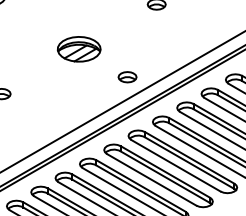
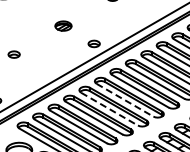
part: (79, 48) -> (63, 25), size x0.6
line: (176, 166) -> (125, 100), solid -> dashed
line: (151, 180) -> (109, 109), solid -> dashed

